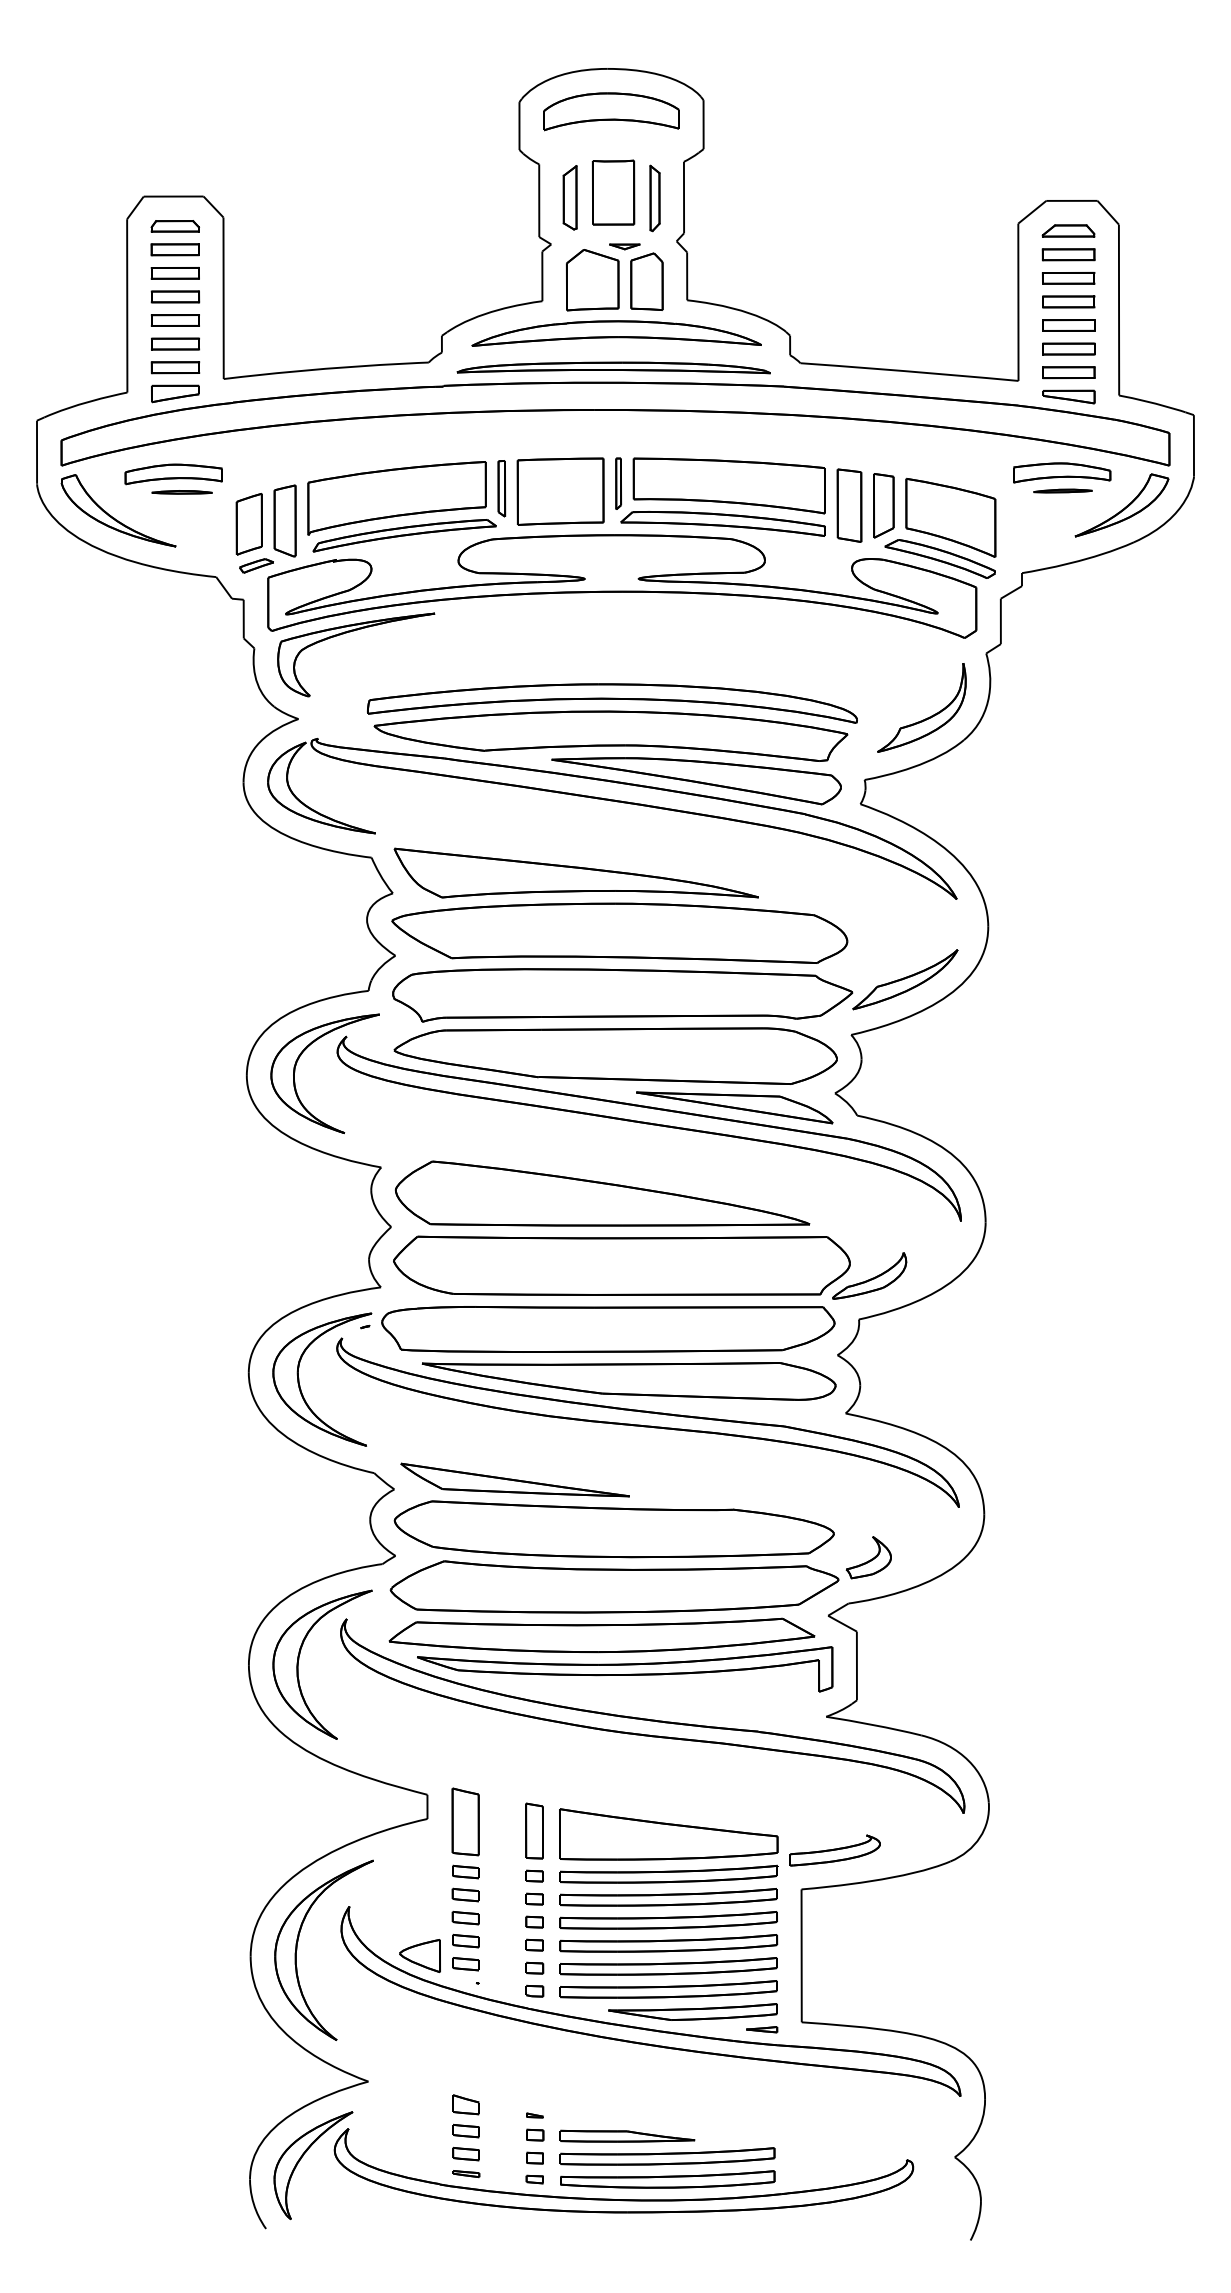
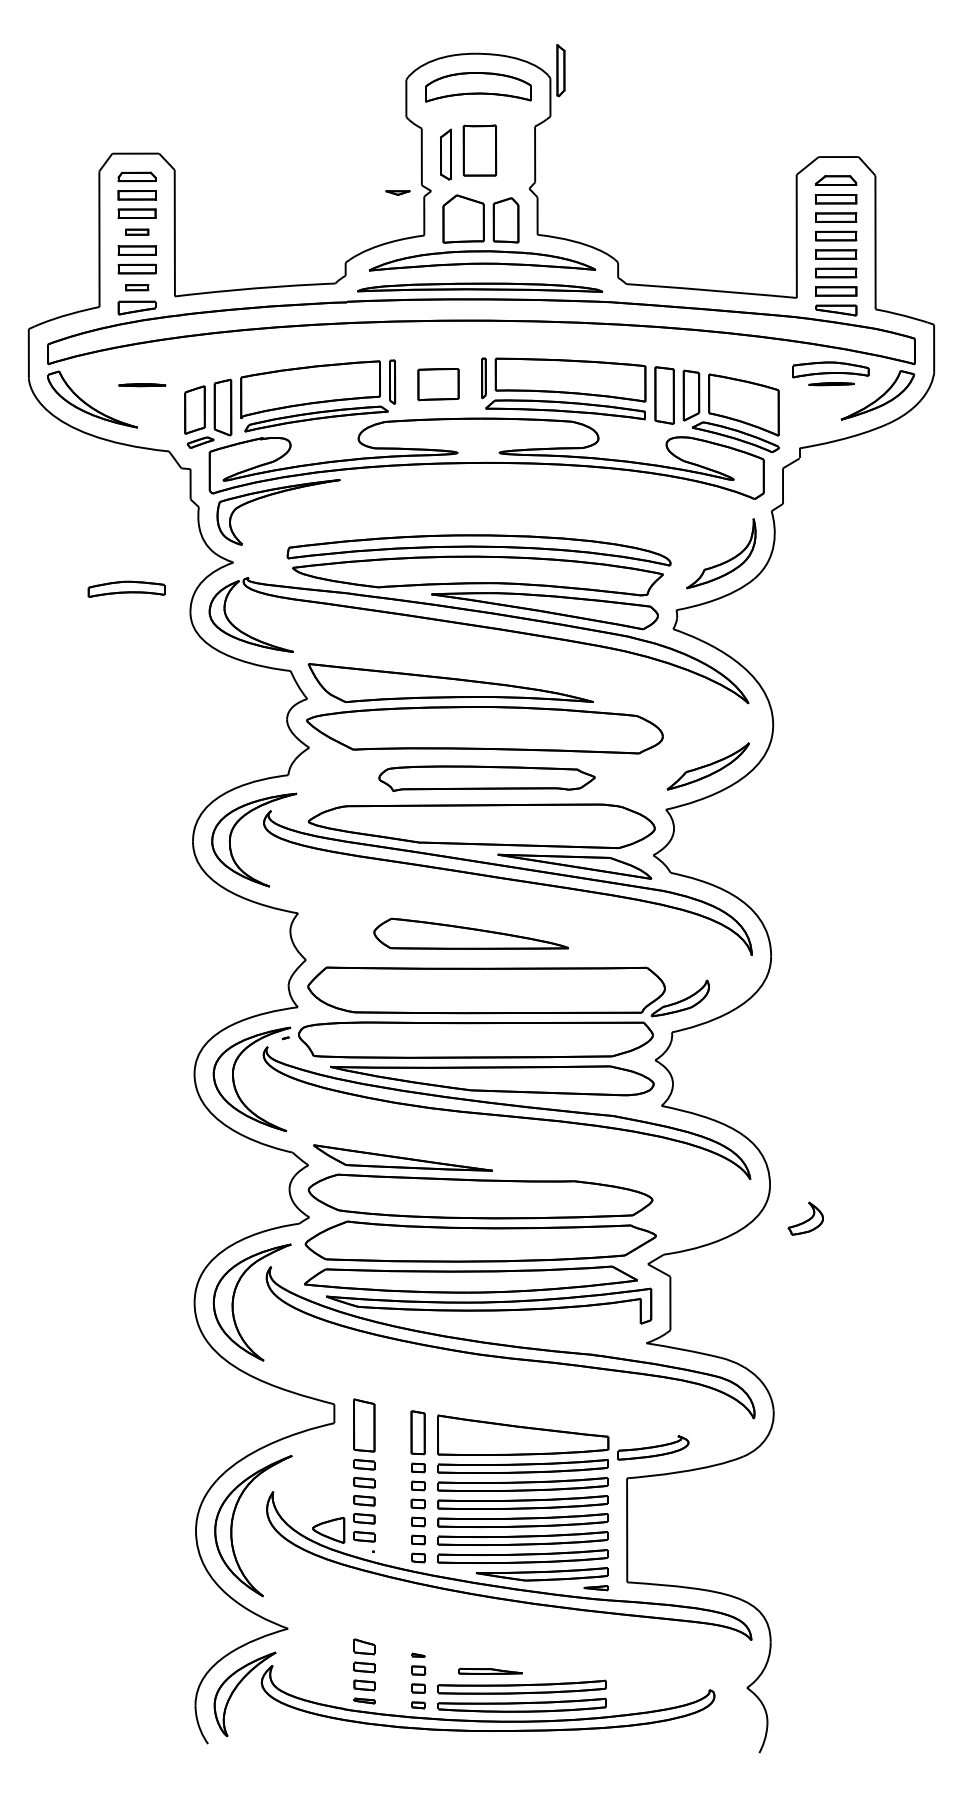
part: (654, 198) -> (560, 70), moved
part: (624, 246) -> (397, 192), moved
part: (175, 296) -> (137, 231), size x0.6
part: (175, 367) -> (137, 287), size x0.6
part: (173, 474) -> (126, 589), moved
part: (560, 491) -> (438, 384), size x0.6
part: (622, 995) -> (486, 778), size x0.6
part: (602, 1193) -> (471, 933), size x0.6
part: (868, 1557) -> (805, 1218), moved
part: (627, 2135) -> (490, 1670), size x0.6

